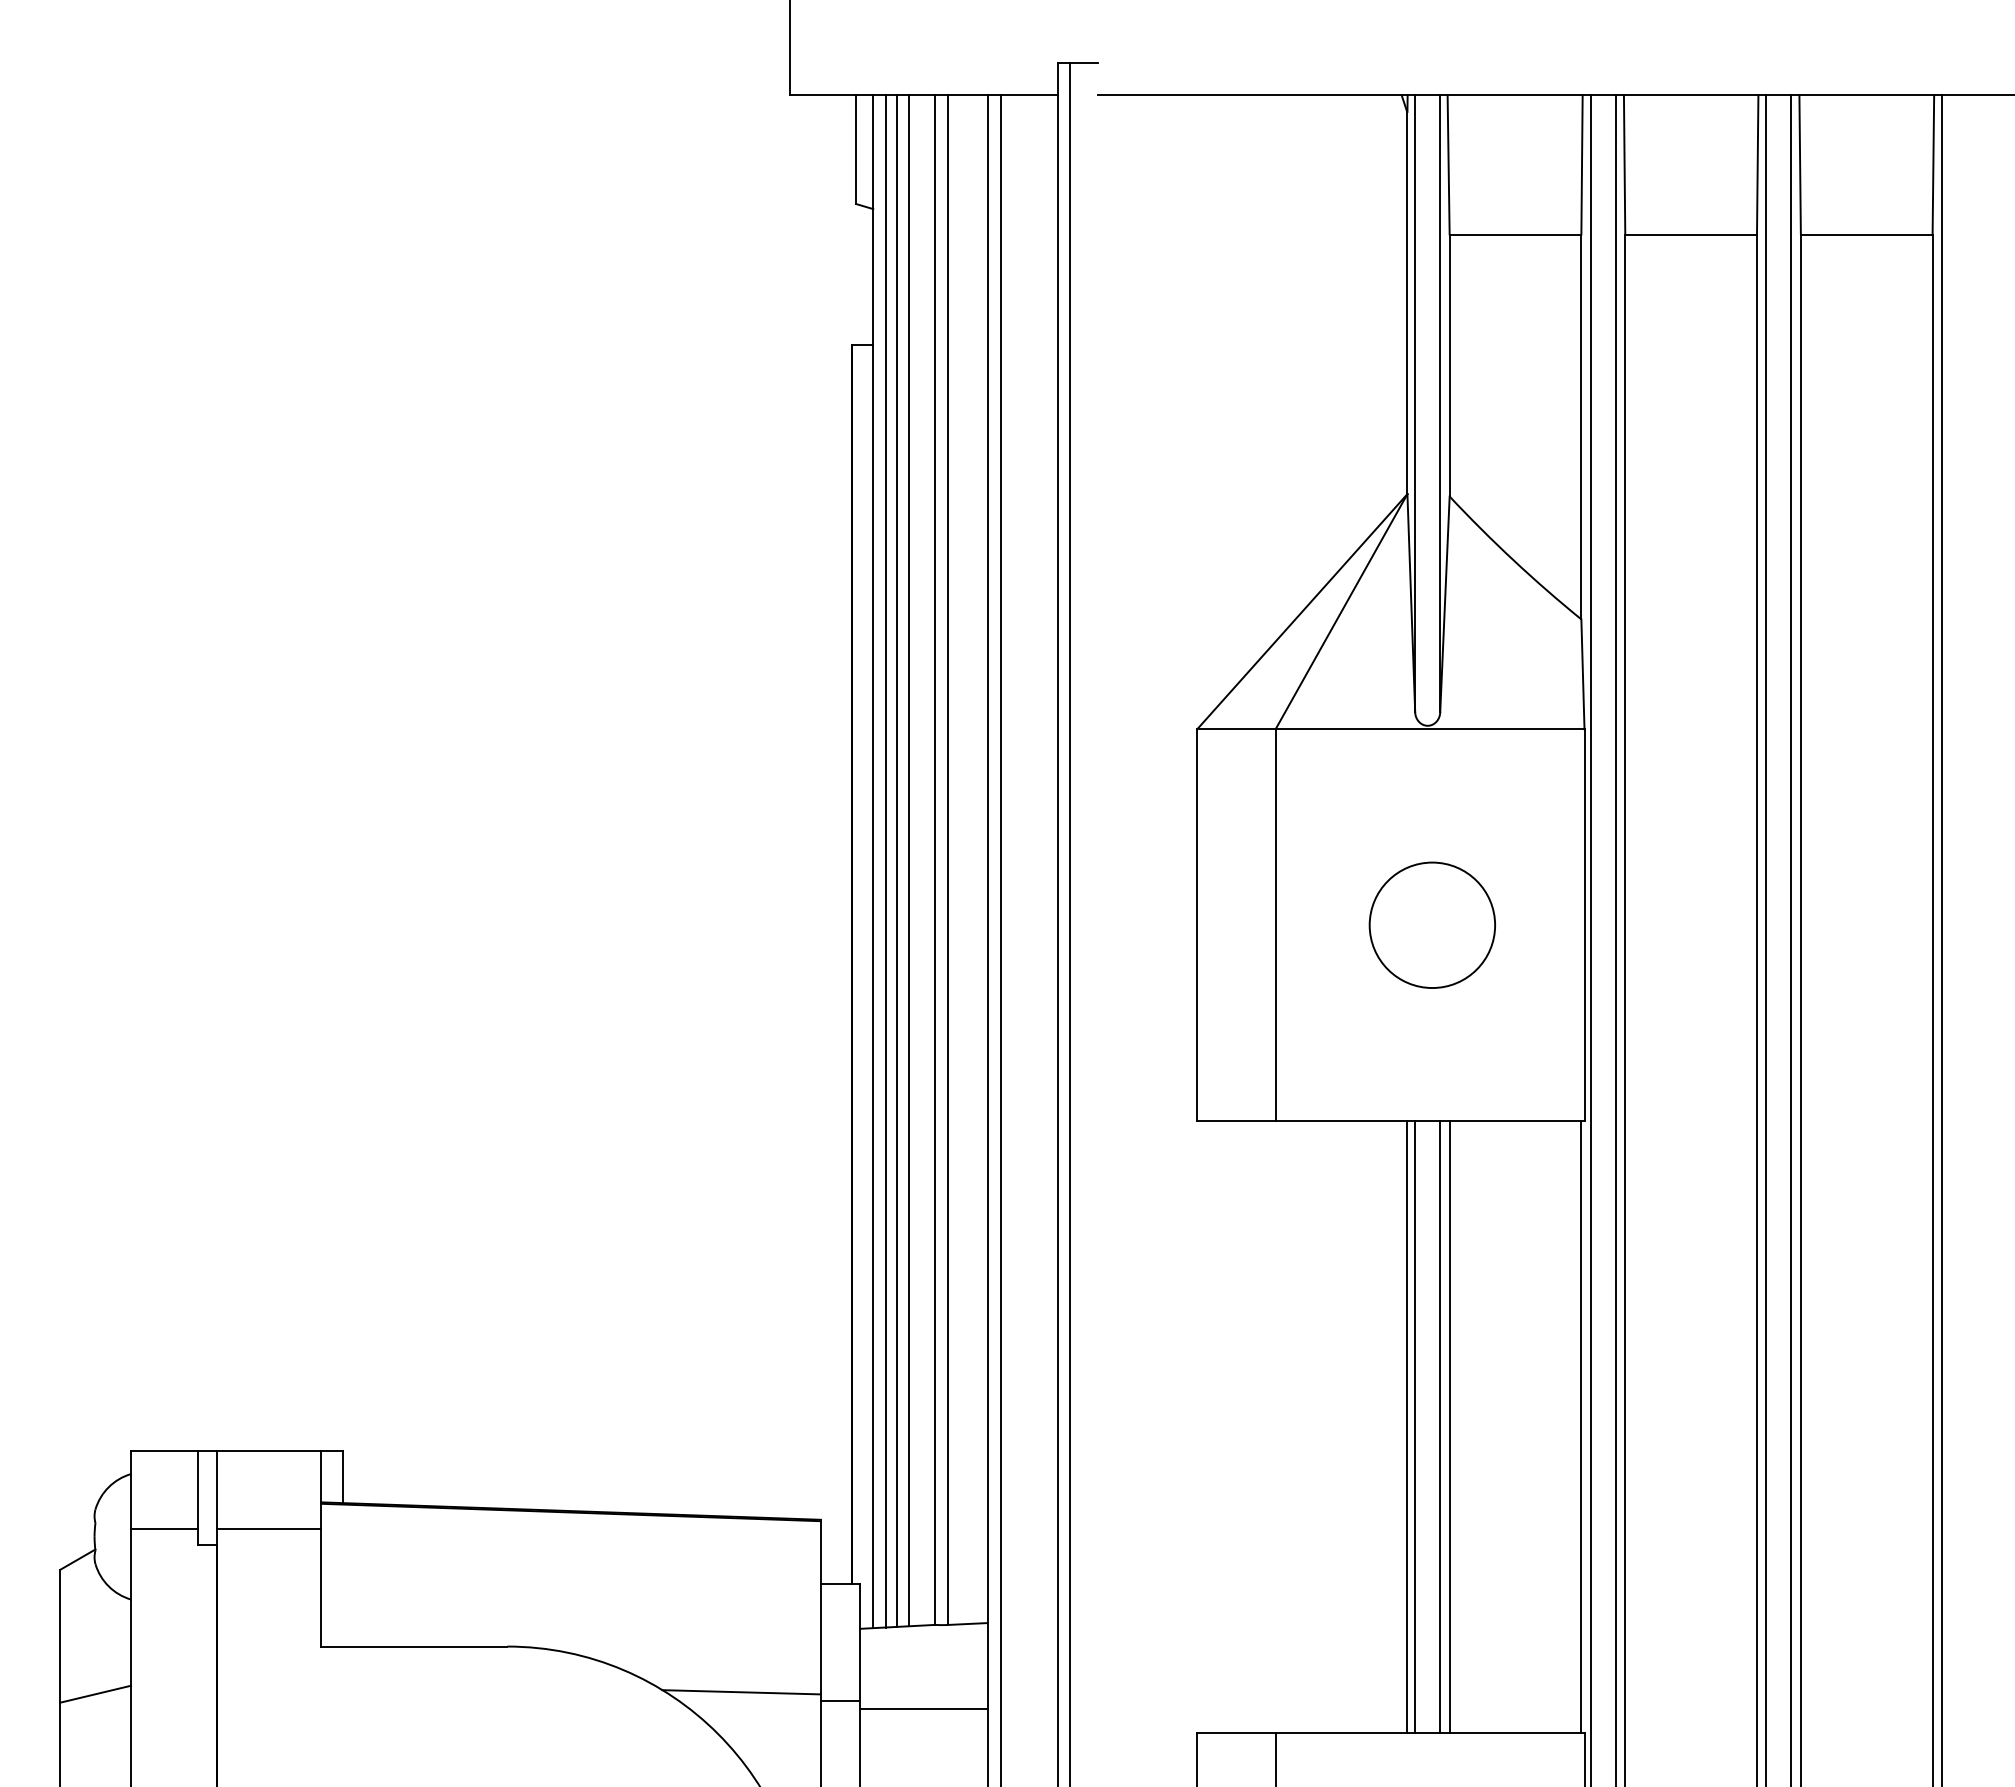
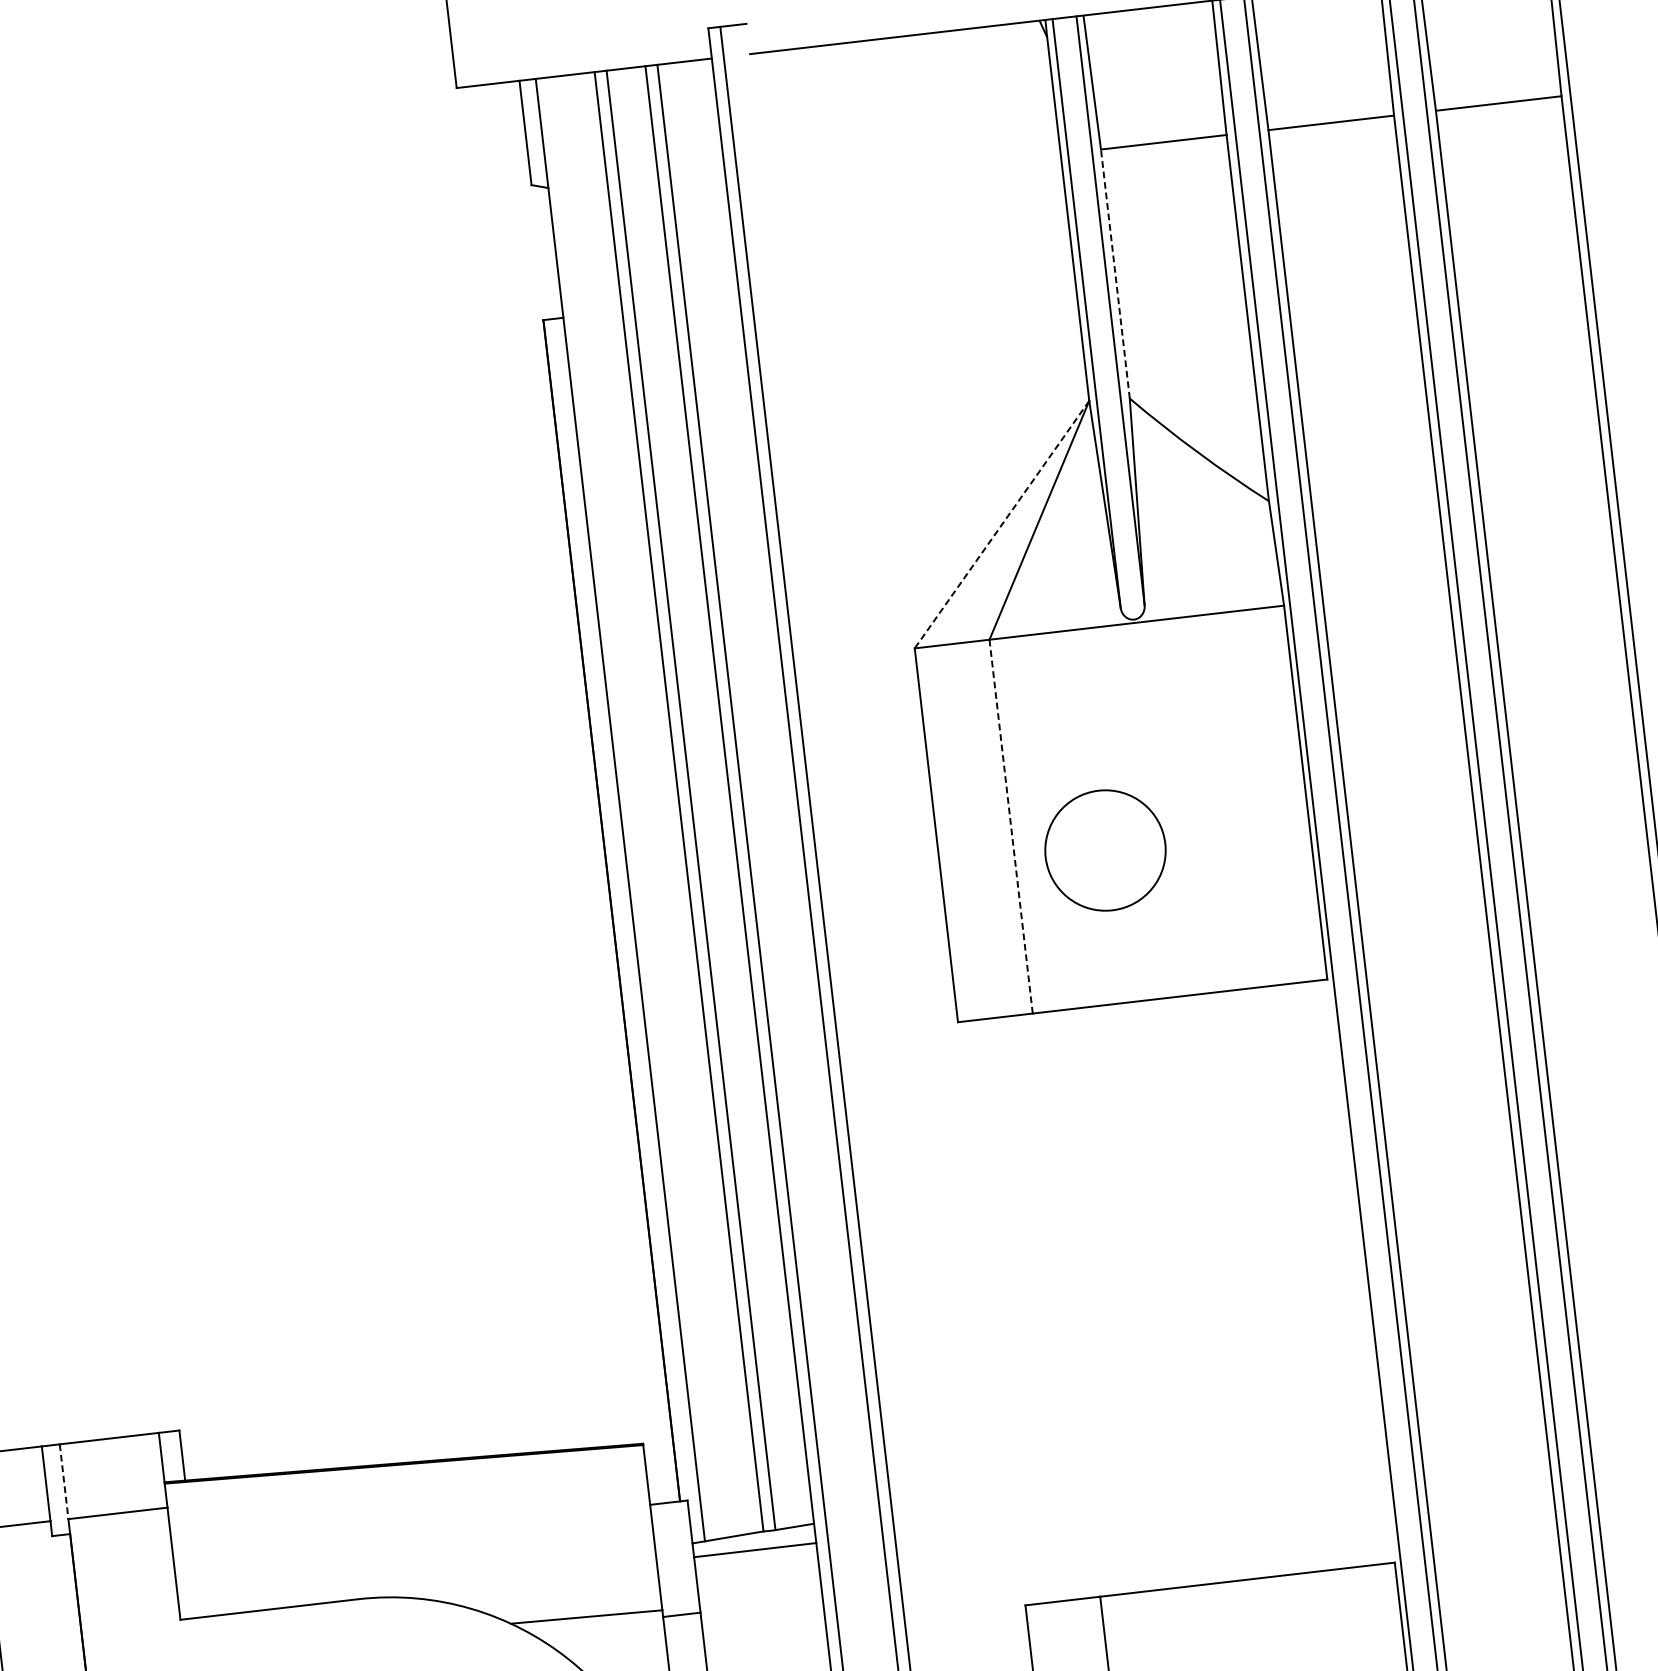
line: (1449, 365) -> (1115, 273), solid -> dashed
line: (1302, 611) -> (1002, 524), solid -> dashed
line: (885, 860) -> (631, 807), removed
line: (896, 860) -> (642, 806), removed
line: (909, 860) -> (654, 805), removed
circle: (1431, 924) -> (1104, 849), moved
line: (1275, 925) -> (1011, 826), solid -> dashed
line: (1407, 1426) -> (1192, 1290), removed
line: (1415, 1426) -> (1199, 1289), removed
line: (1440, 1426) -> (1223, 1286), removed
line: (1449, 1426) -> (1232, 1285), removed
line: (1581, 1426) -> (1358, 1270), removed
line: (217, 1490) -> (64, 1482), solid -> dashed
line: (924, 1709) -> (755, 1550), moved

